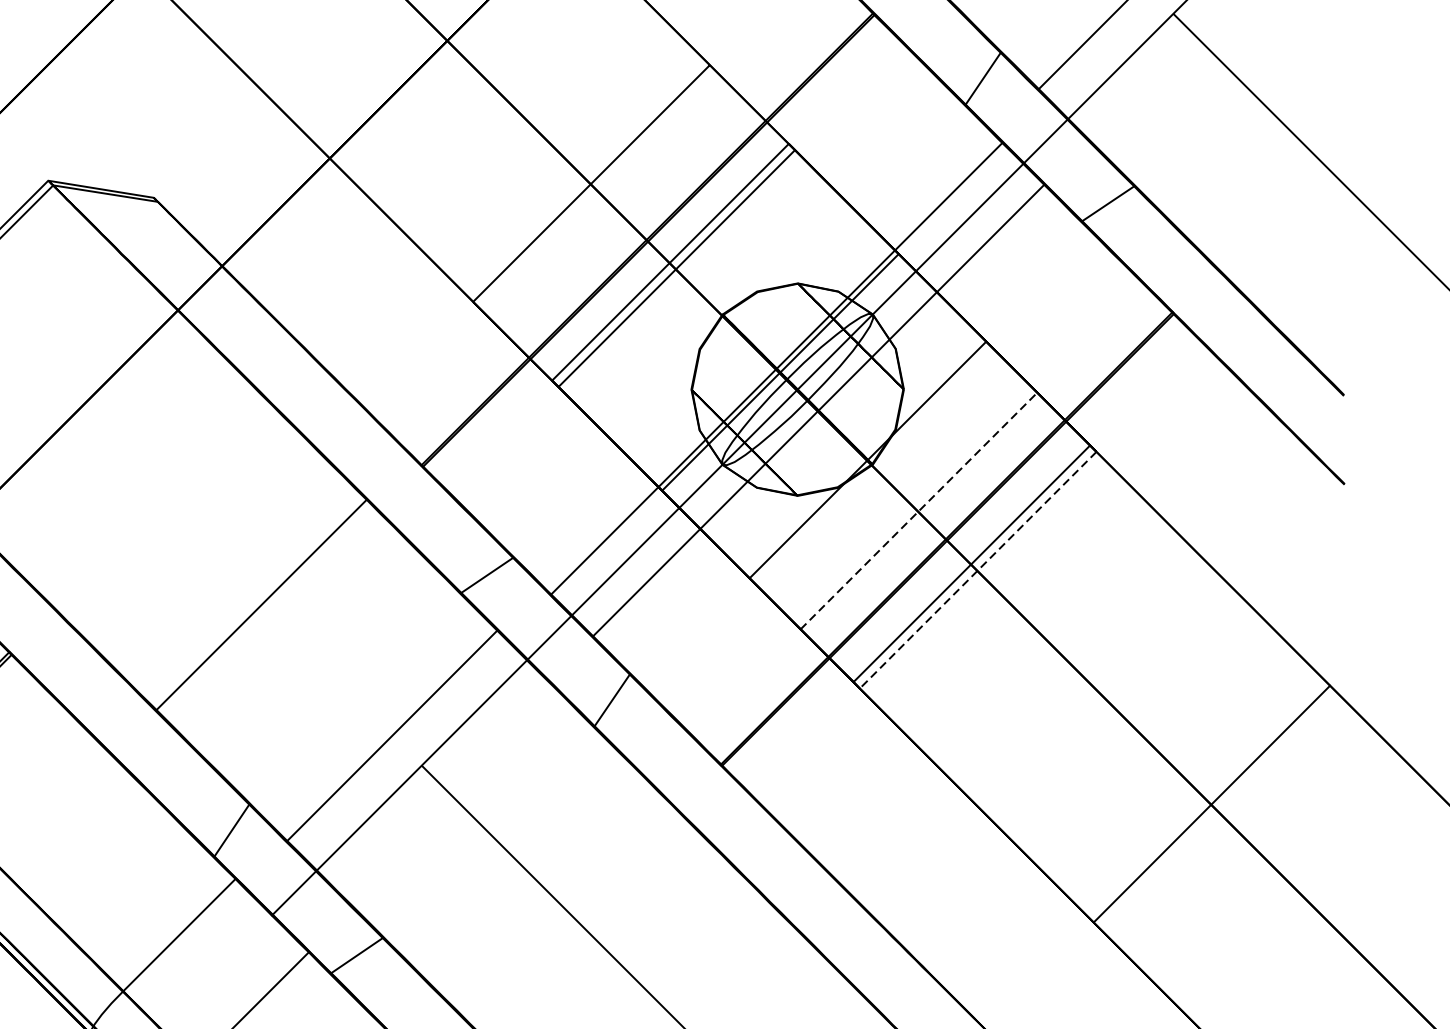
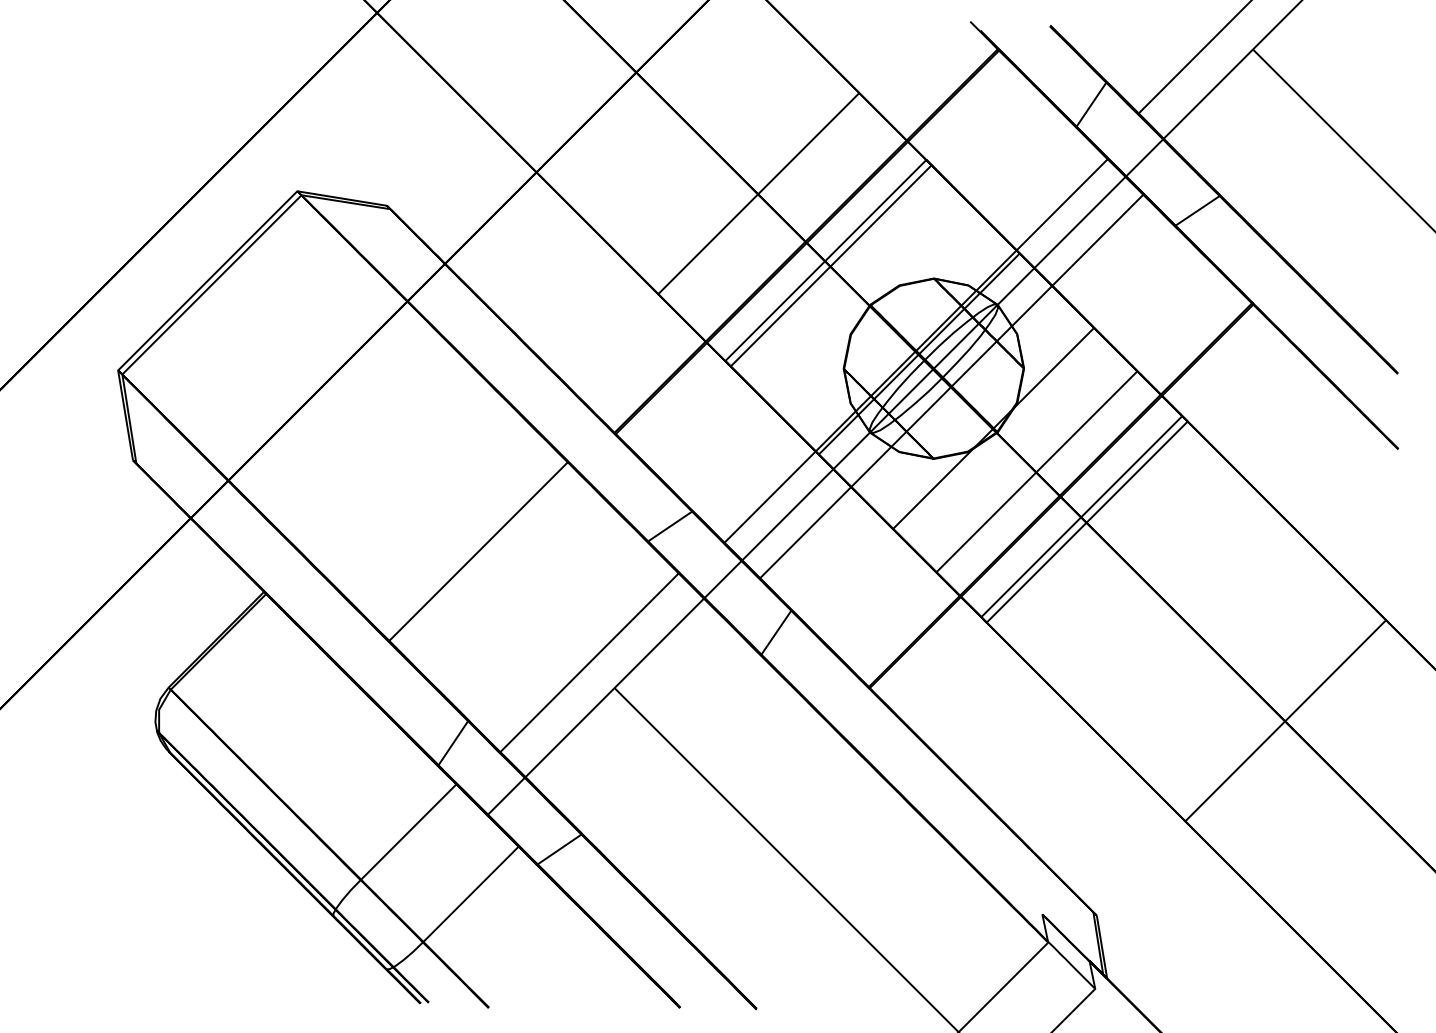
line: (919, 510) -> (1037, 471), dashed -> solid
line: (977, 570) -> (1086, 522), dashed -> solid

